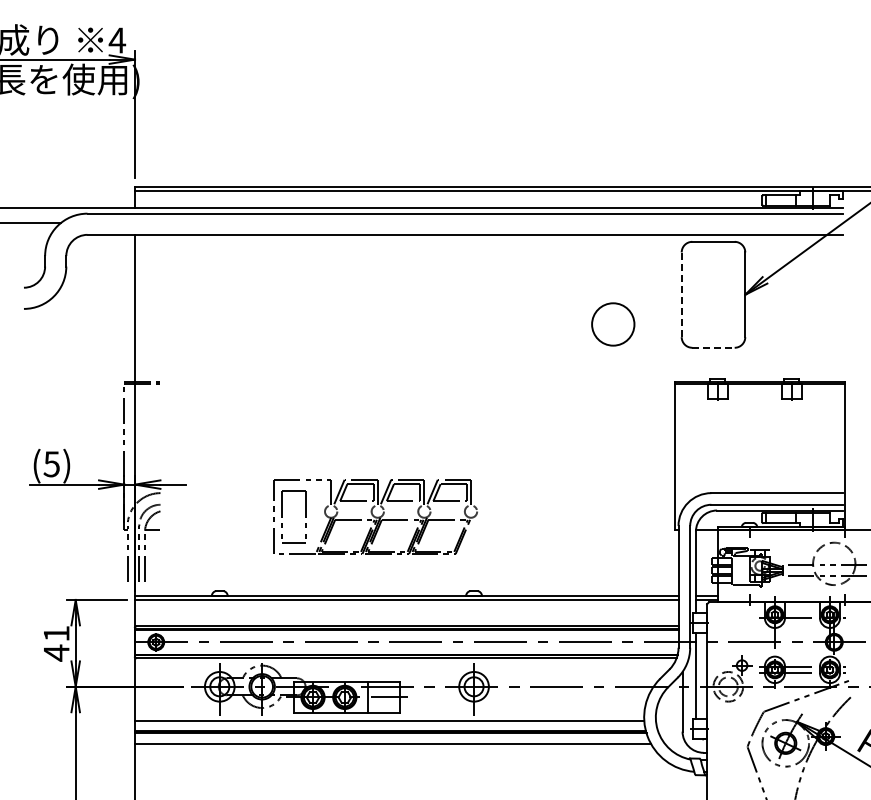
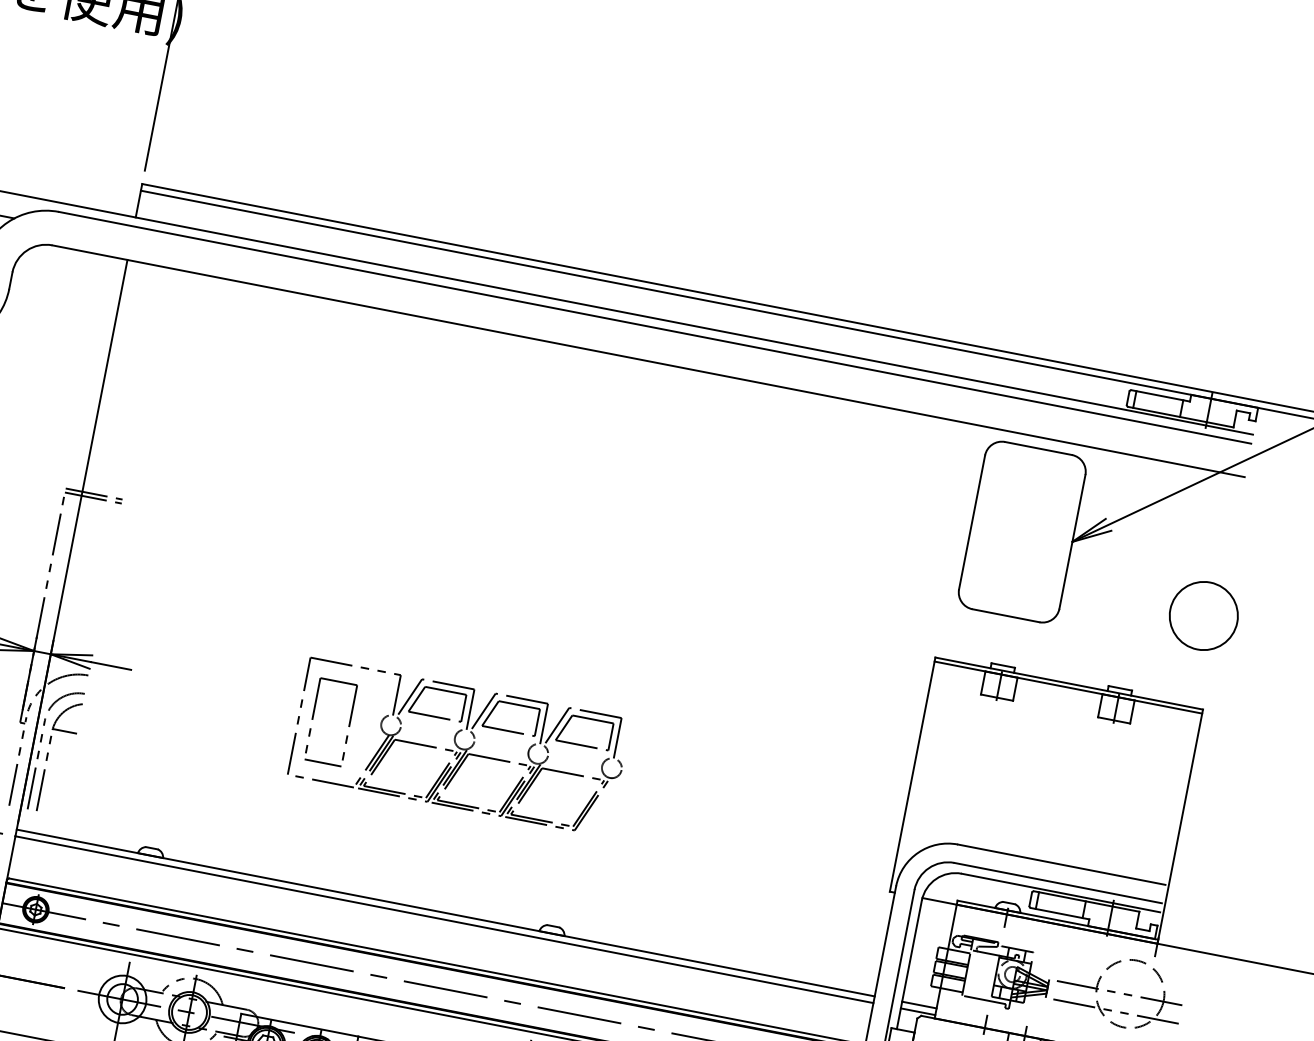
line: (681, 294) -> (971, 521), dashed -> solid
circle: (613, 324) -> (1204, 616), moved
line: (713, 347) -> (1006, 615), dashed -> solid
part: (375, 516) -> (459, 746), moved

